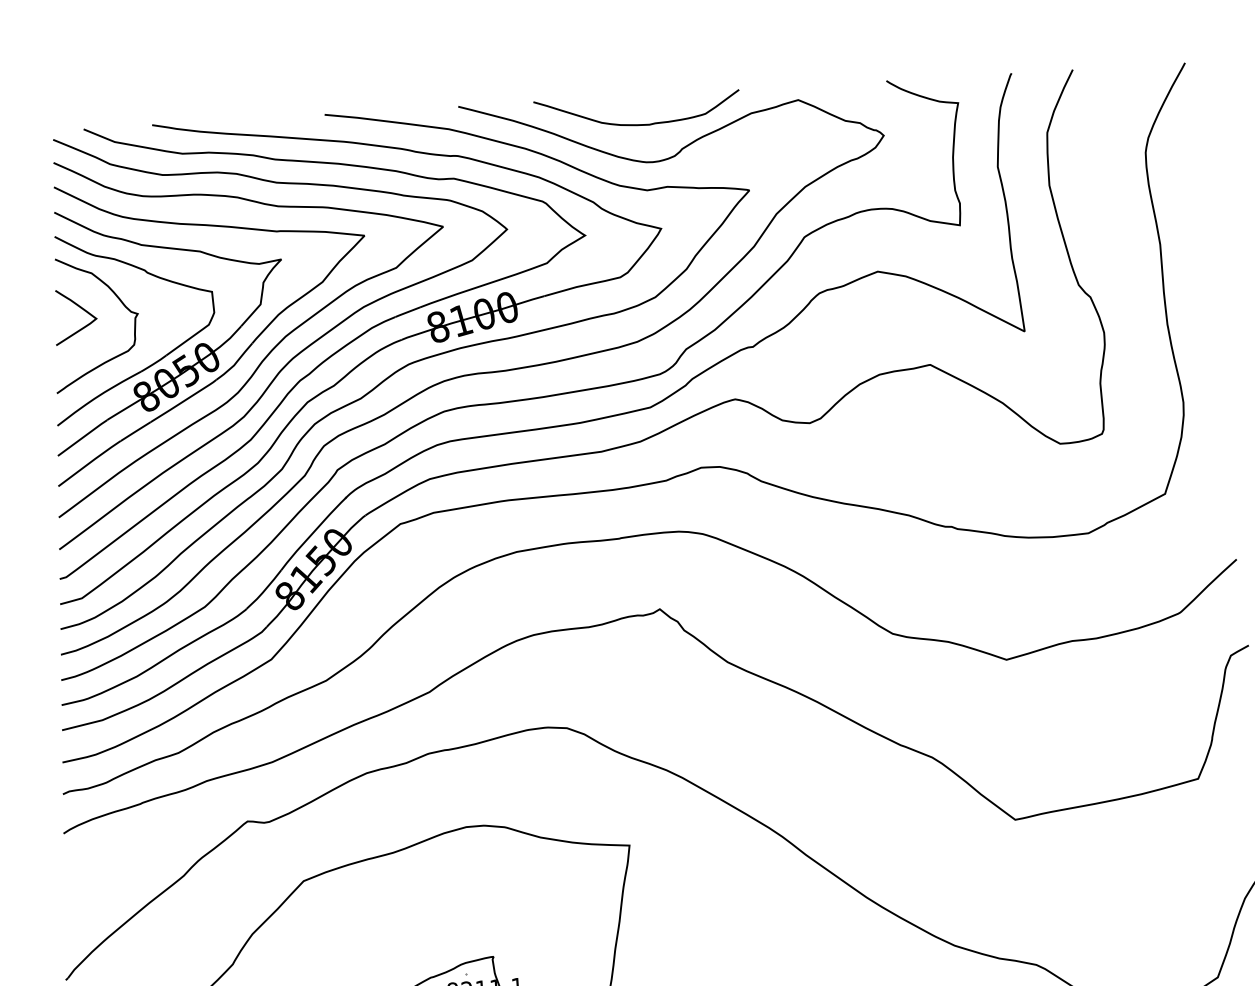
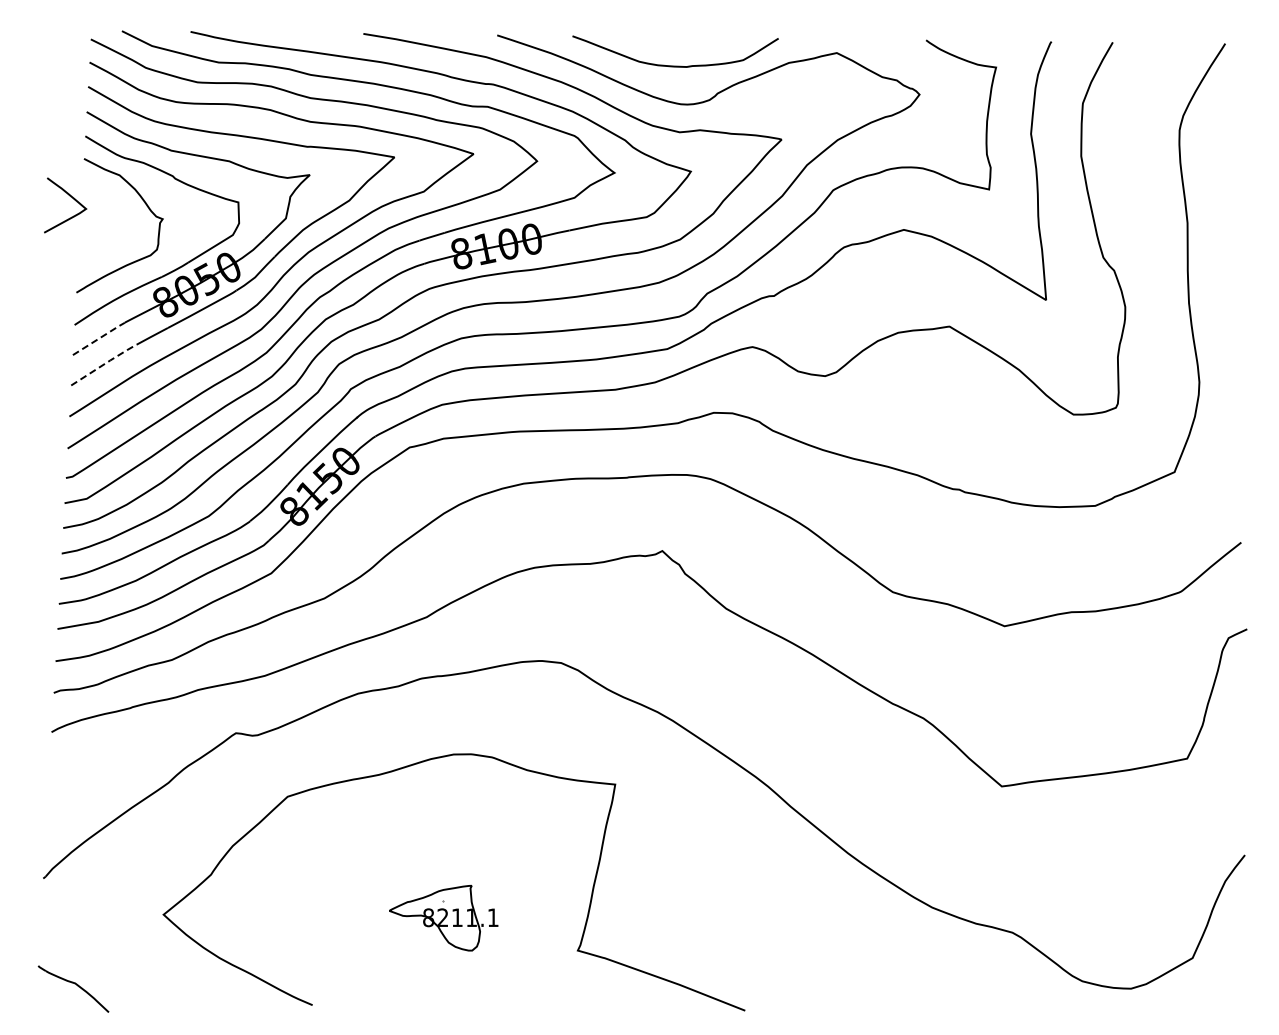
curve: (78, 307) -> (69, 196), moved
line: (83, 437) -> (99, 338), solid -> dashed
line: (91, 462) -> (105, 363), solid -> dashed

